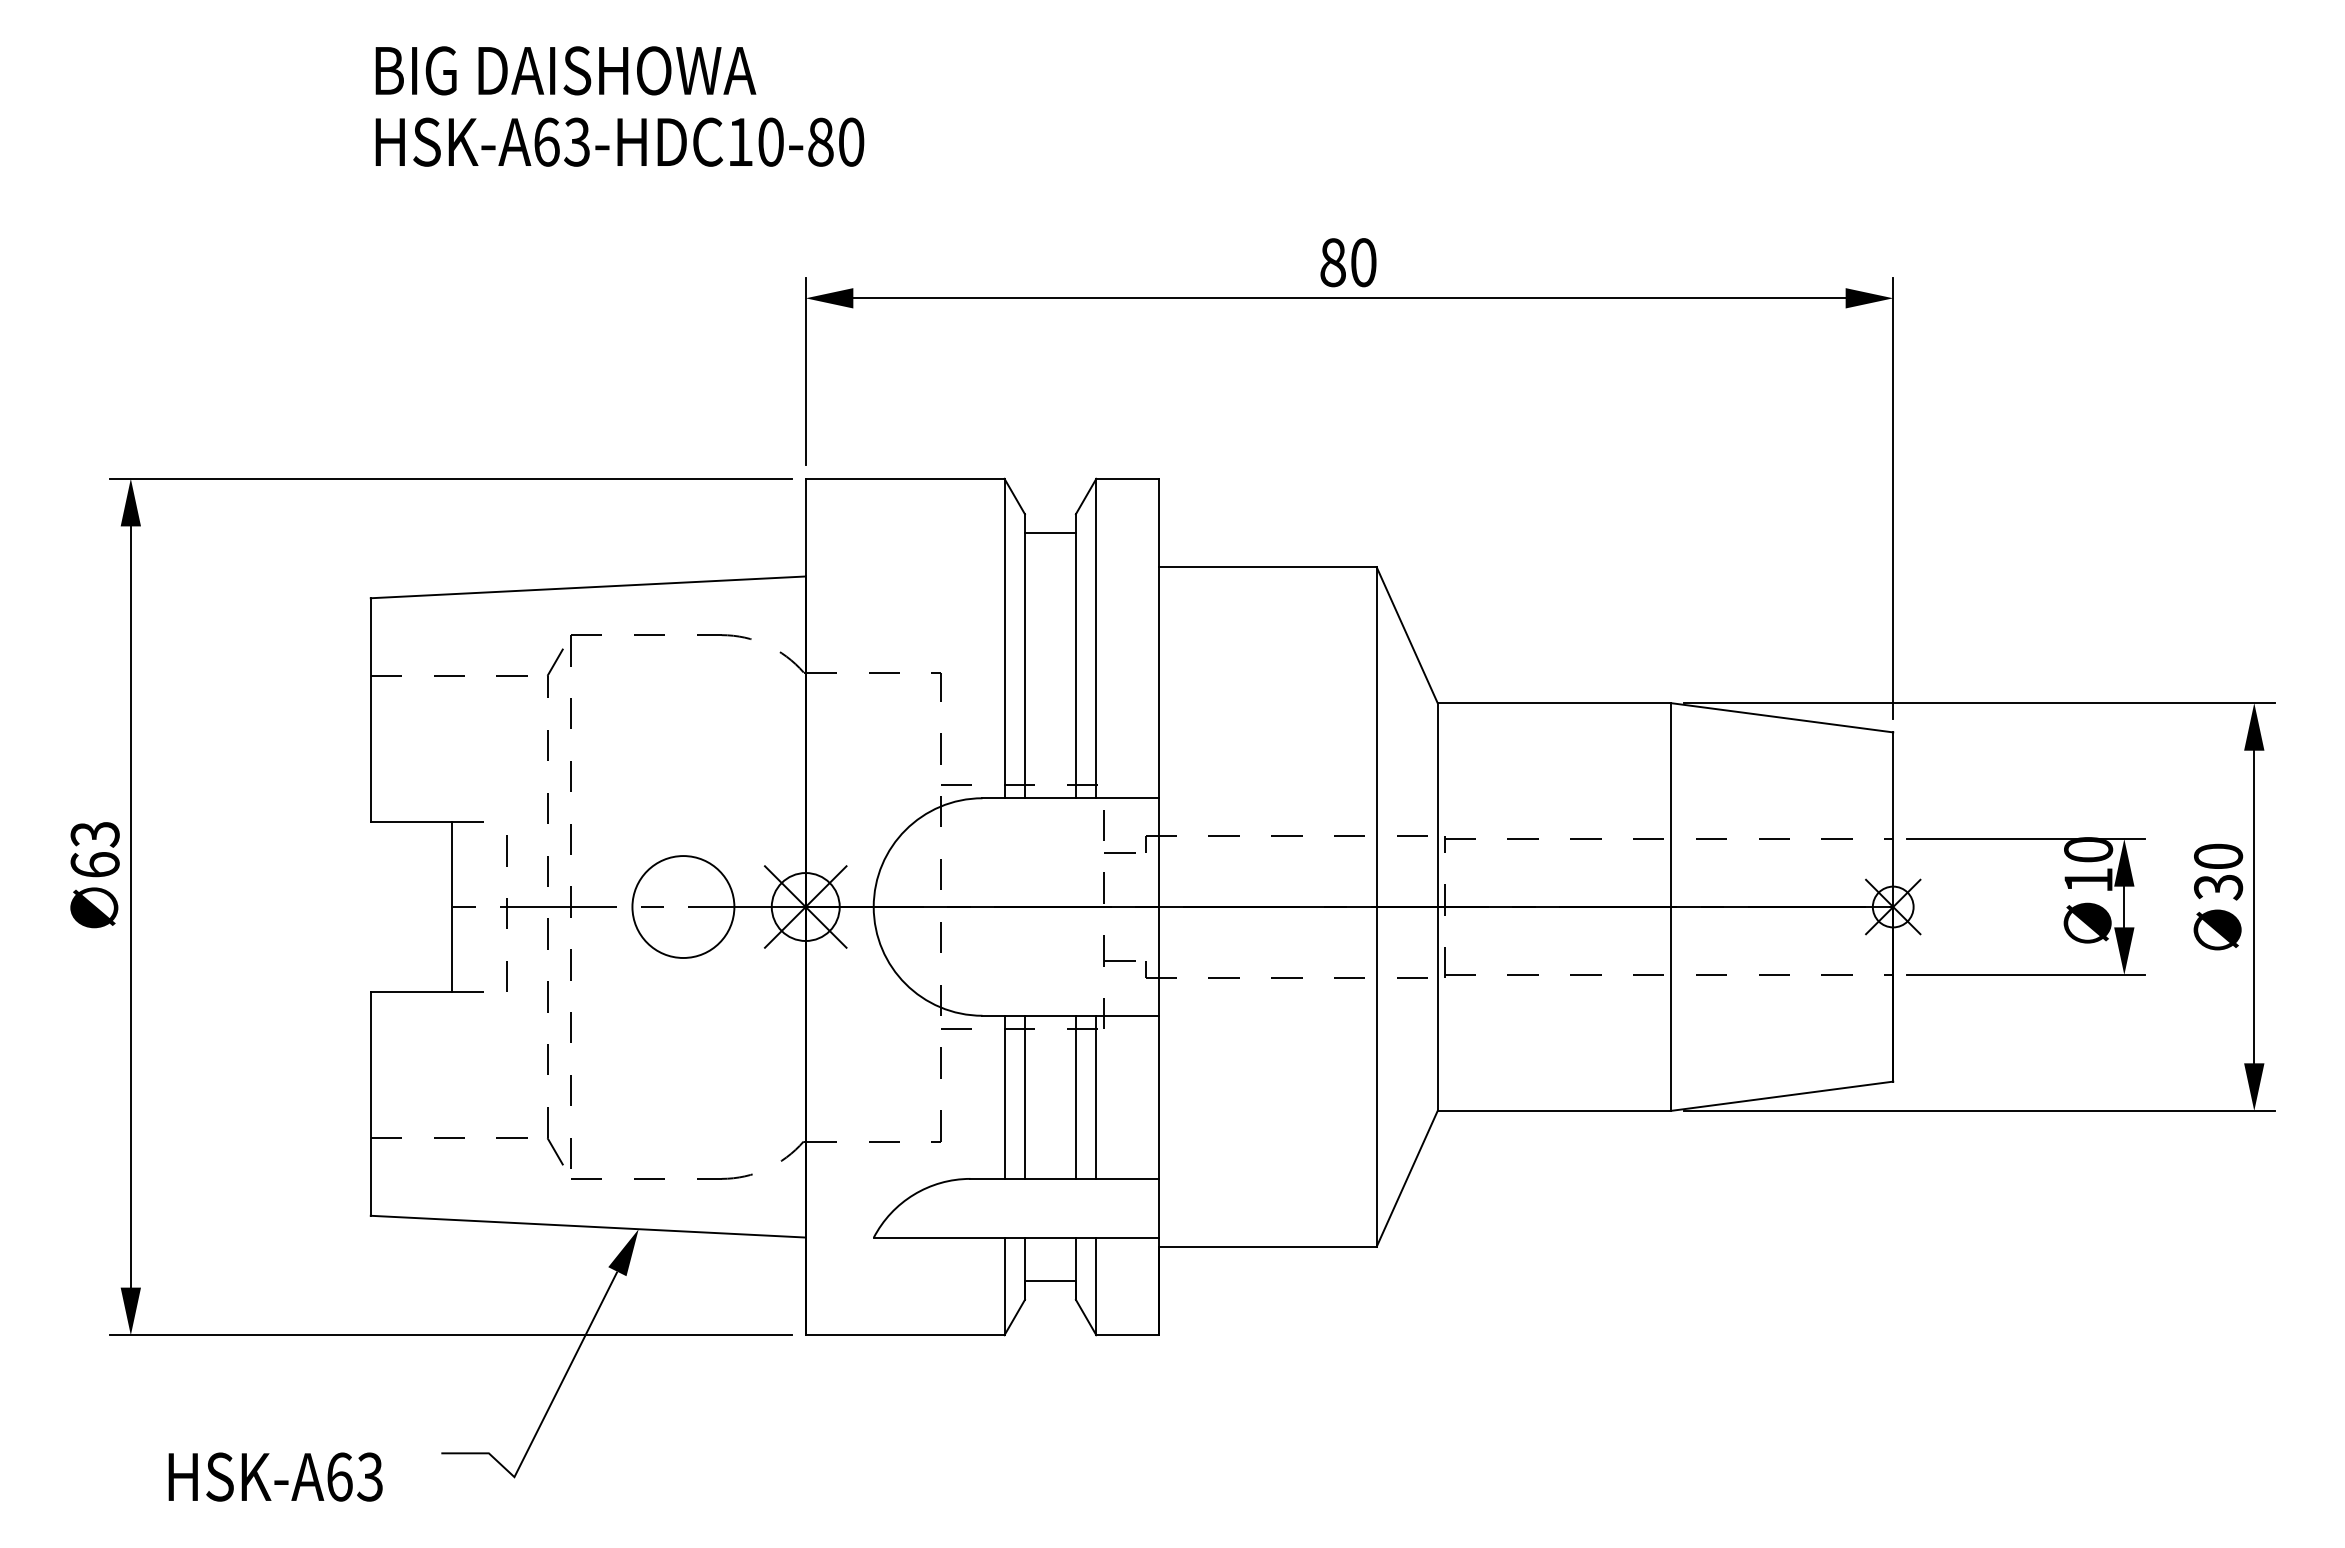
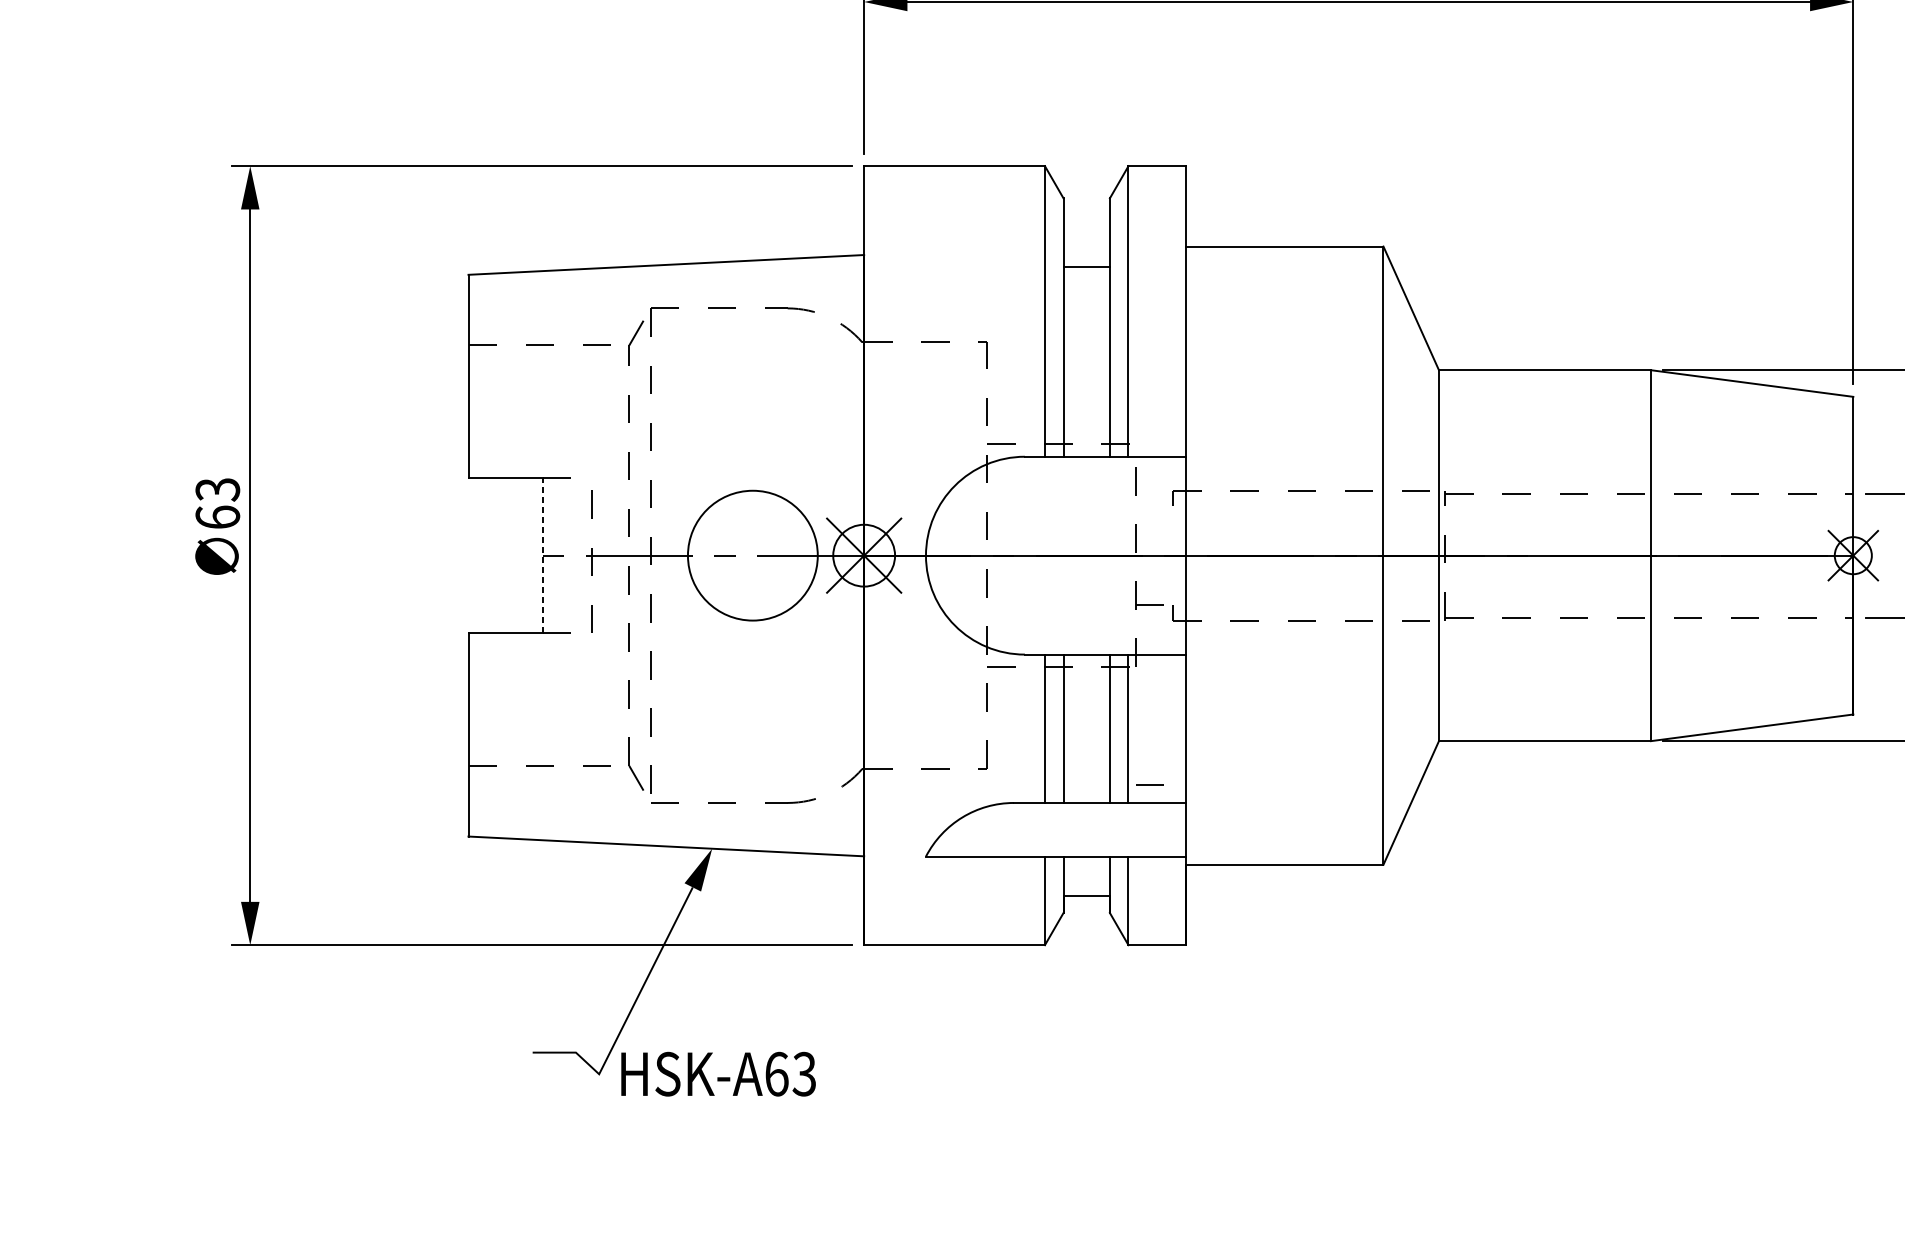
line: (1049, 533) -> (1085, 266), moved
line: (1119, 852) -> (1149, 784), moved
line: (452, 906) -> (542, 555), solid -> dashed
circle: (683, 907) -> (752, 556), size x1.4
text: (275, 1476) -> (718, 1073), moved

